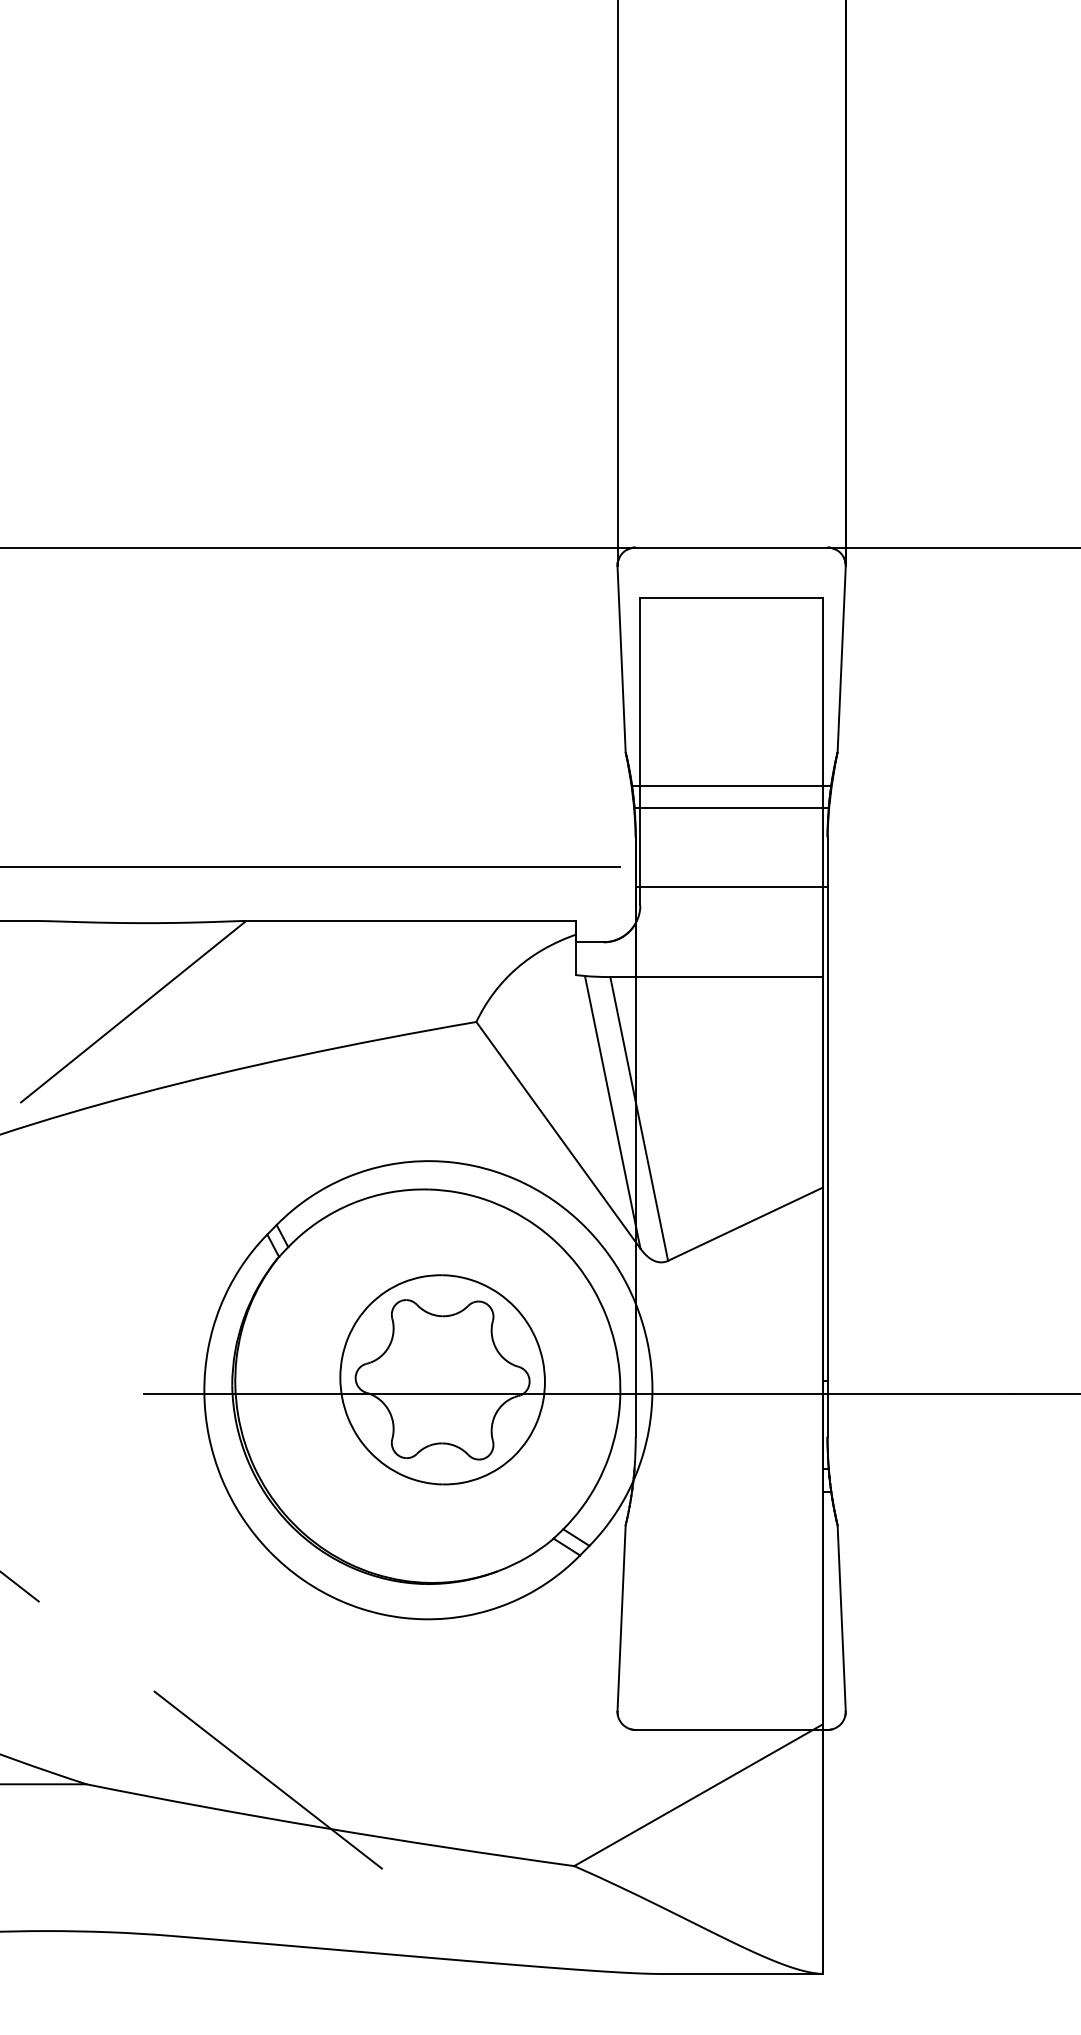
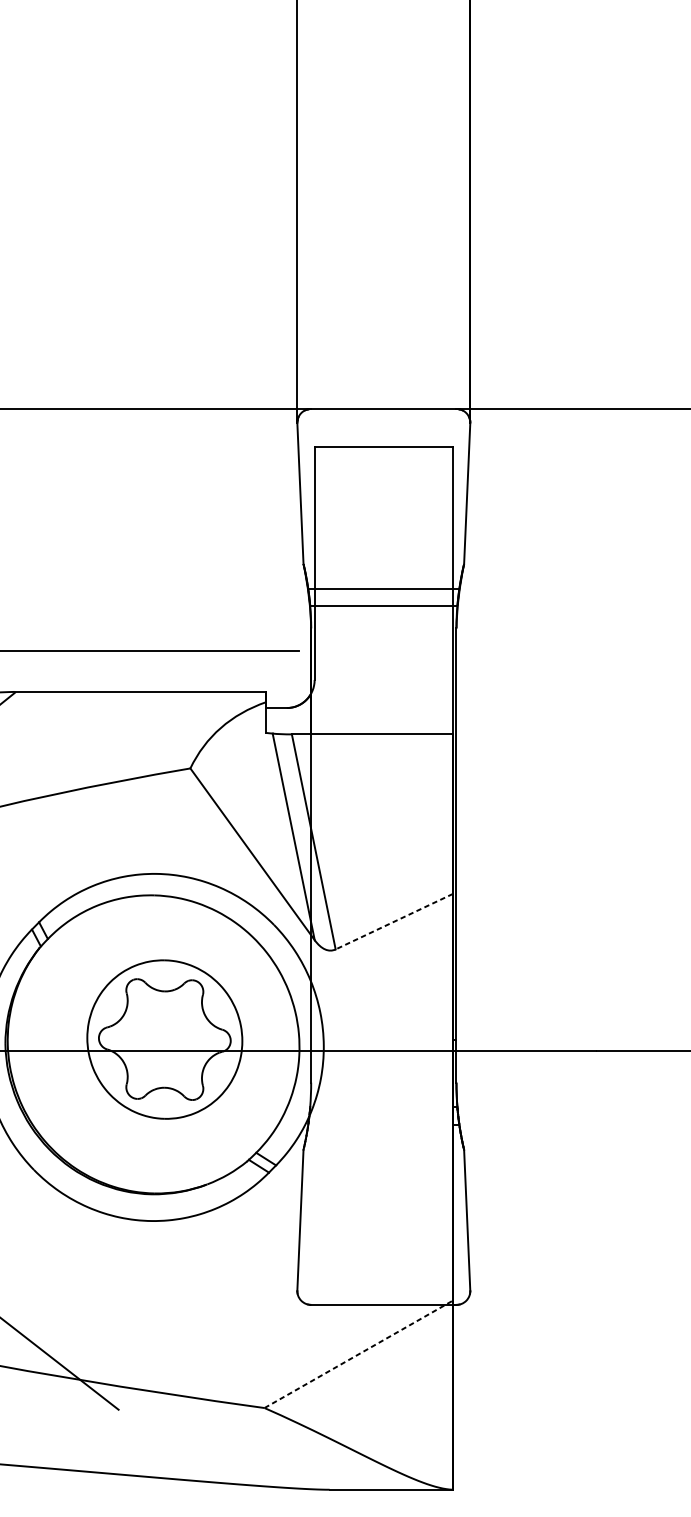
line: (731, 887) -> (383, 666), removed
line: (745, 1224) -> (394, 921), solid -> dashed
line: (699, 1794) -> (359, 1353), solid -> dashed

